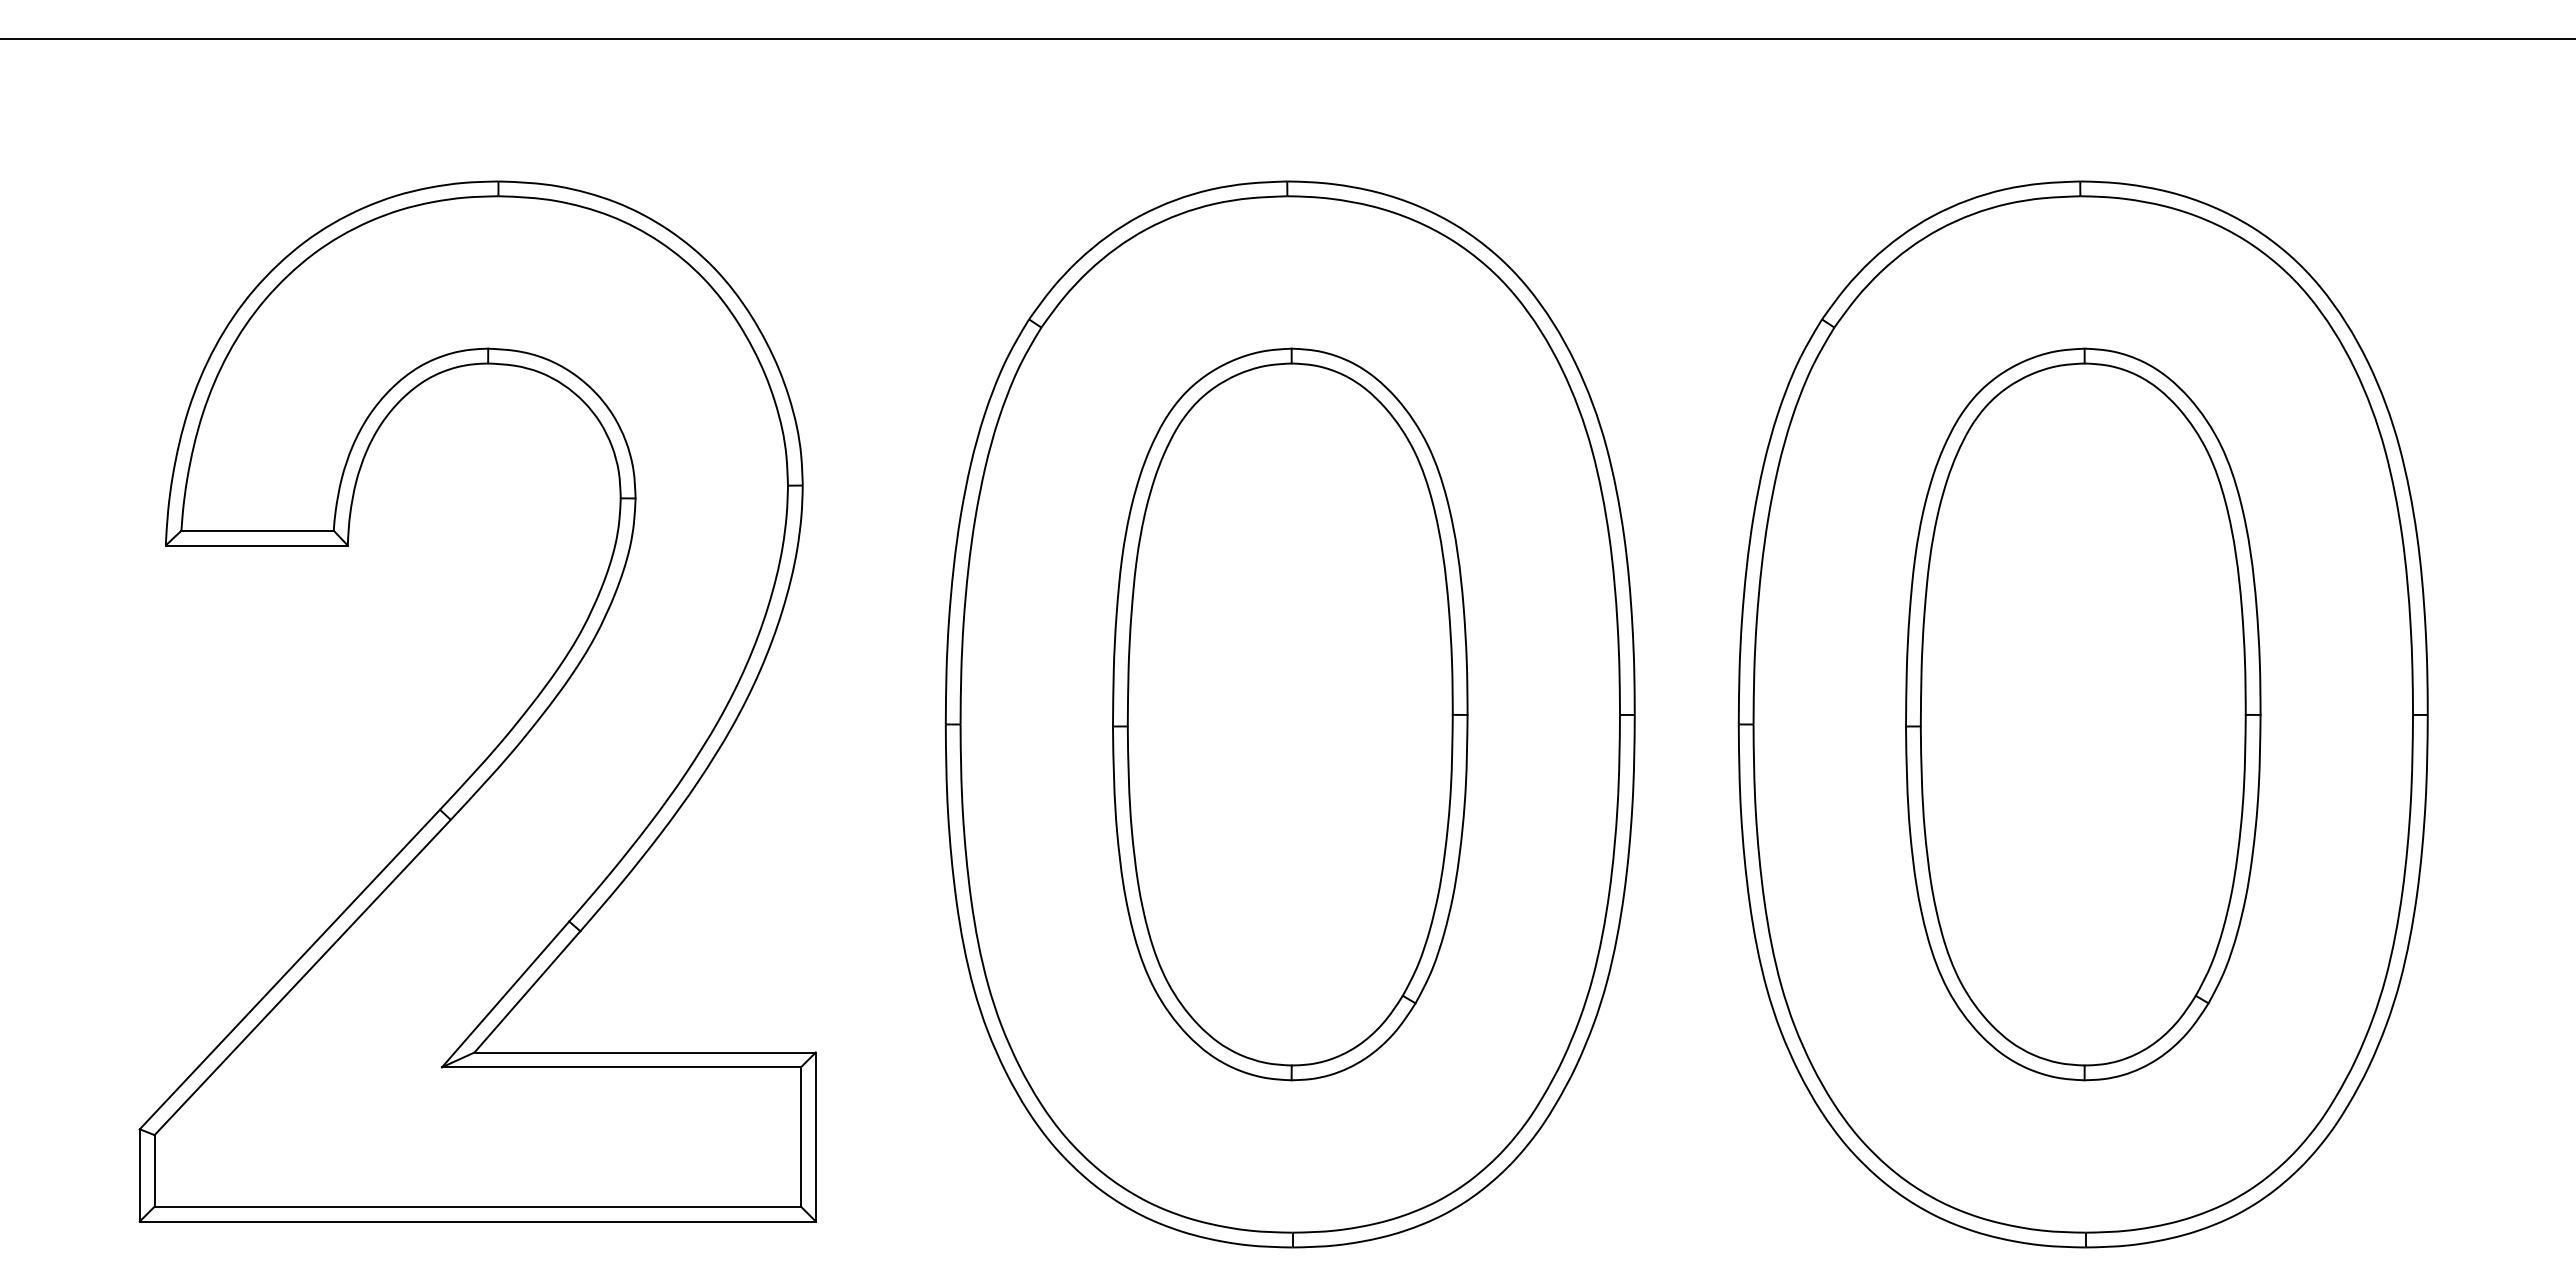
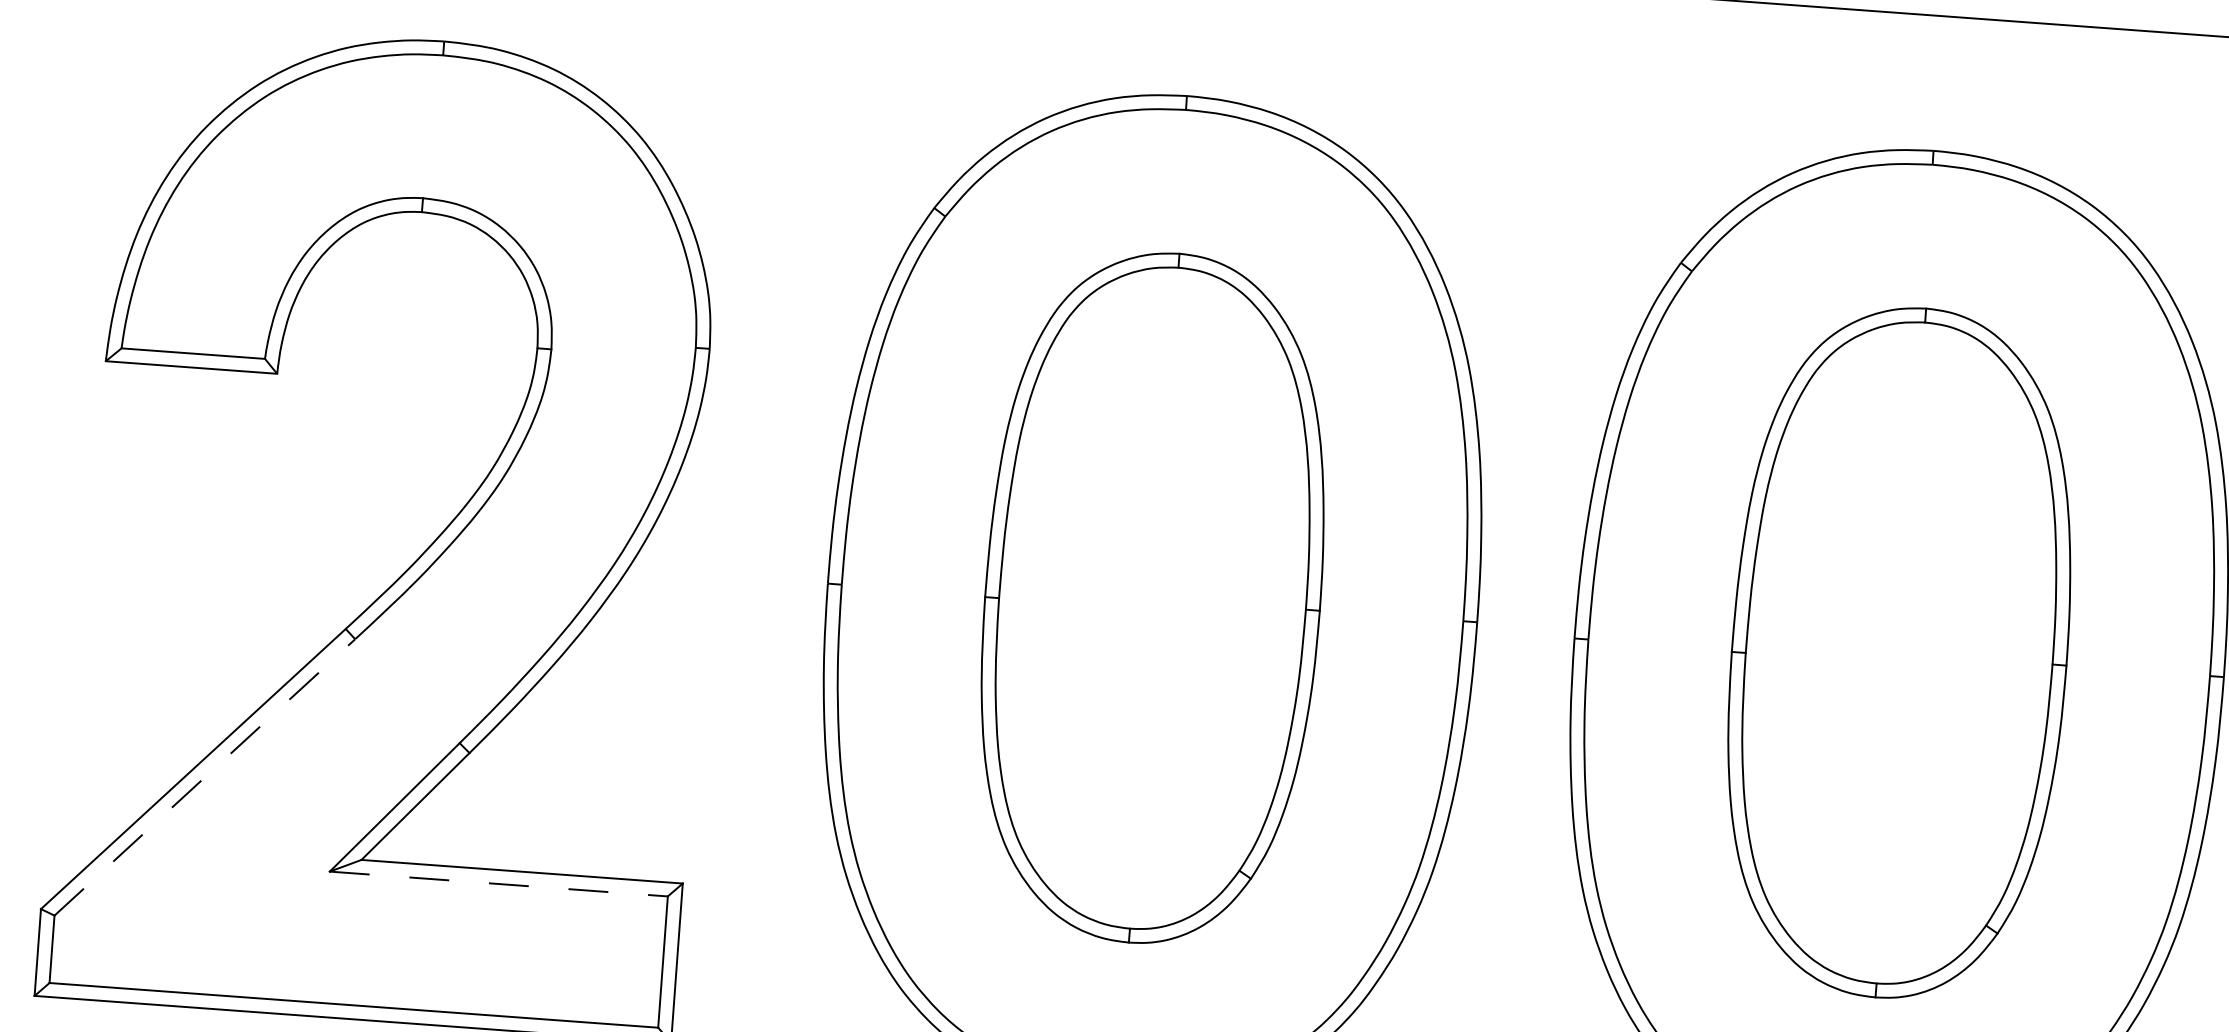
line: (303, 977) -> (205, 777), solid -> dashed
line: (622, 1067) -> (499, 884), solid -> dashed

